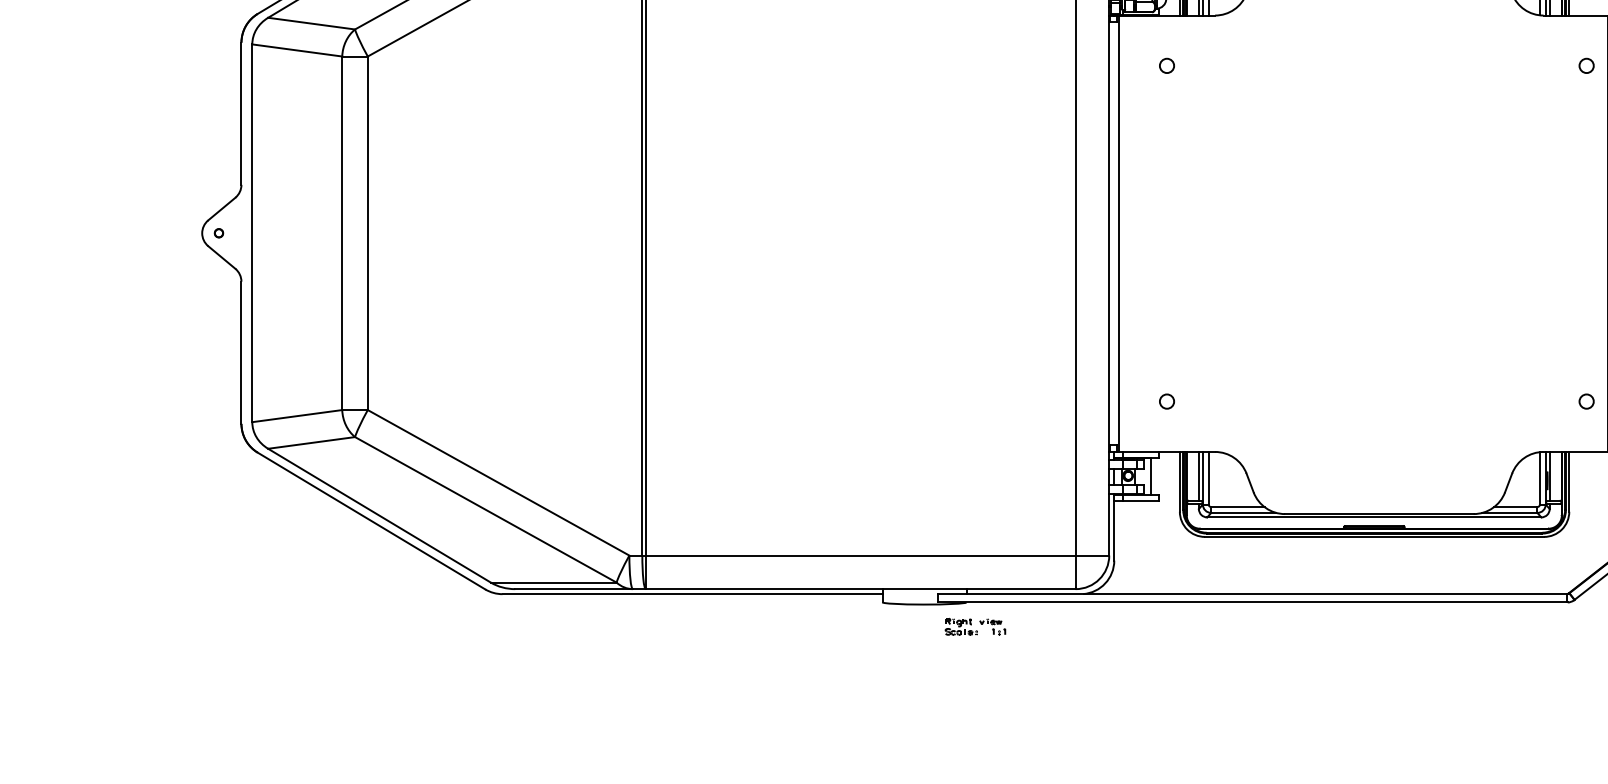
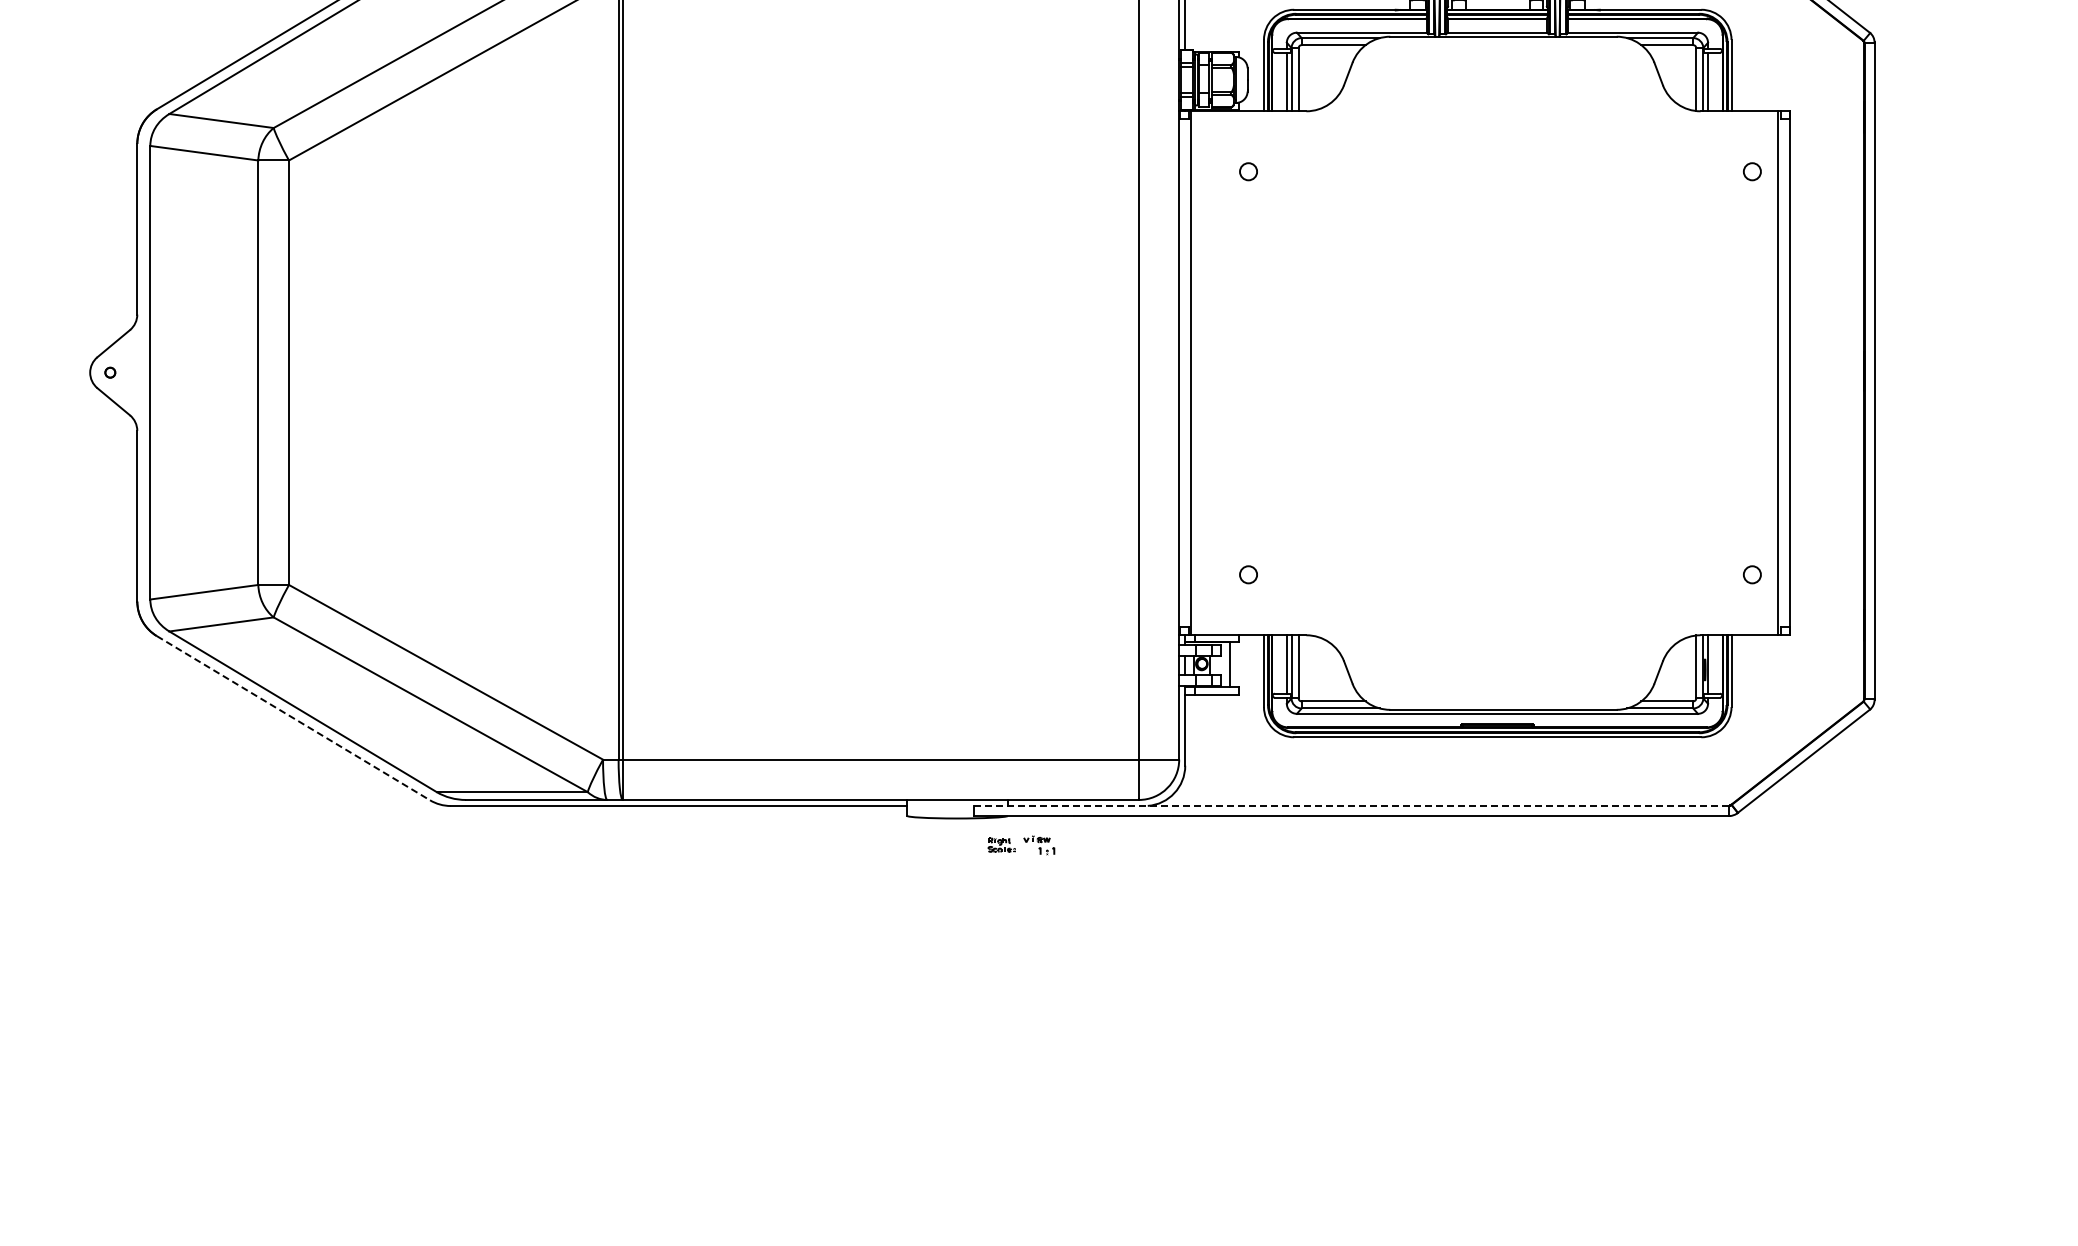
line: (371, 521) -> (293, 718), solid -> dashed
line: (1253, 593) -> (1352, 805), solid -> dashed
part: (961, 626) -> (1001, 844), size x0.7

